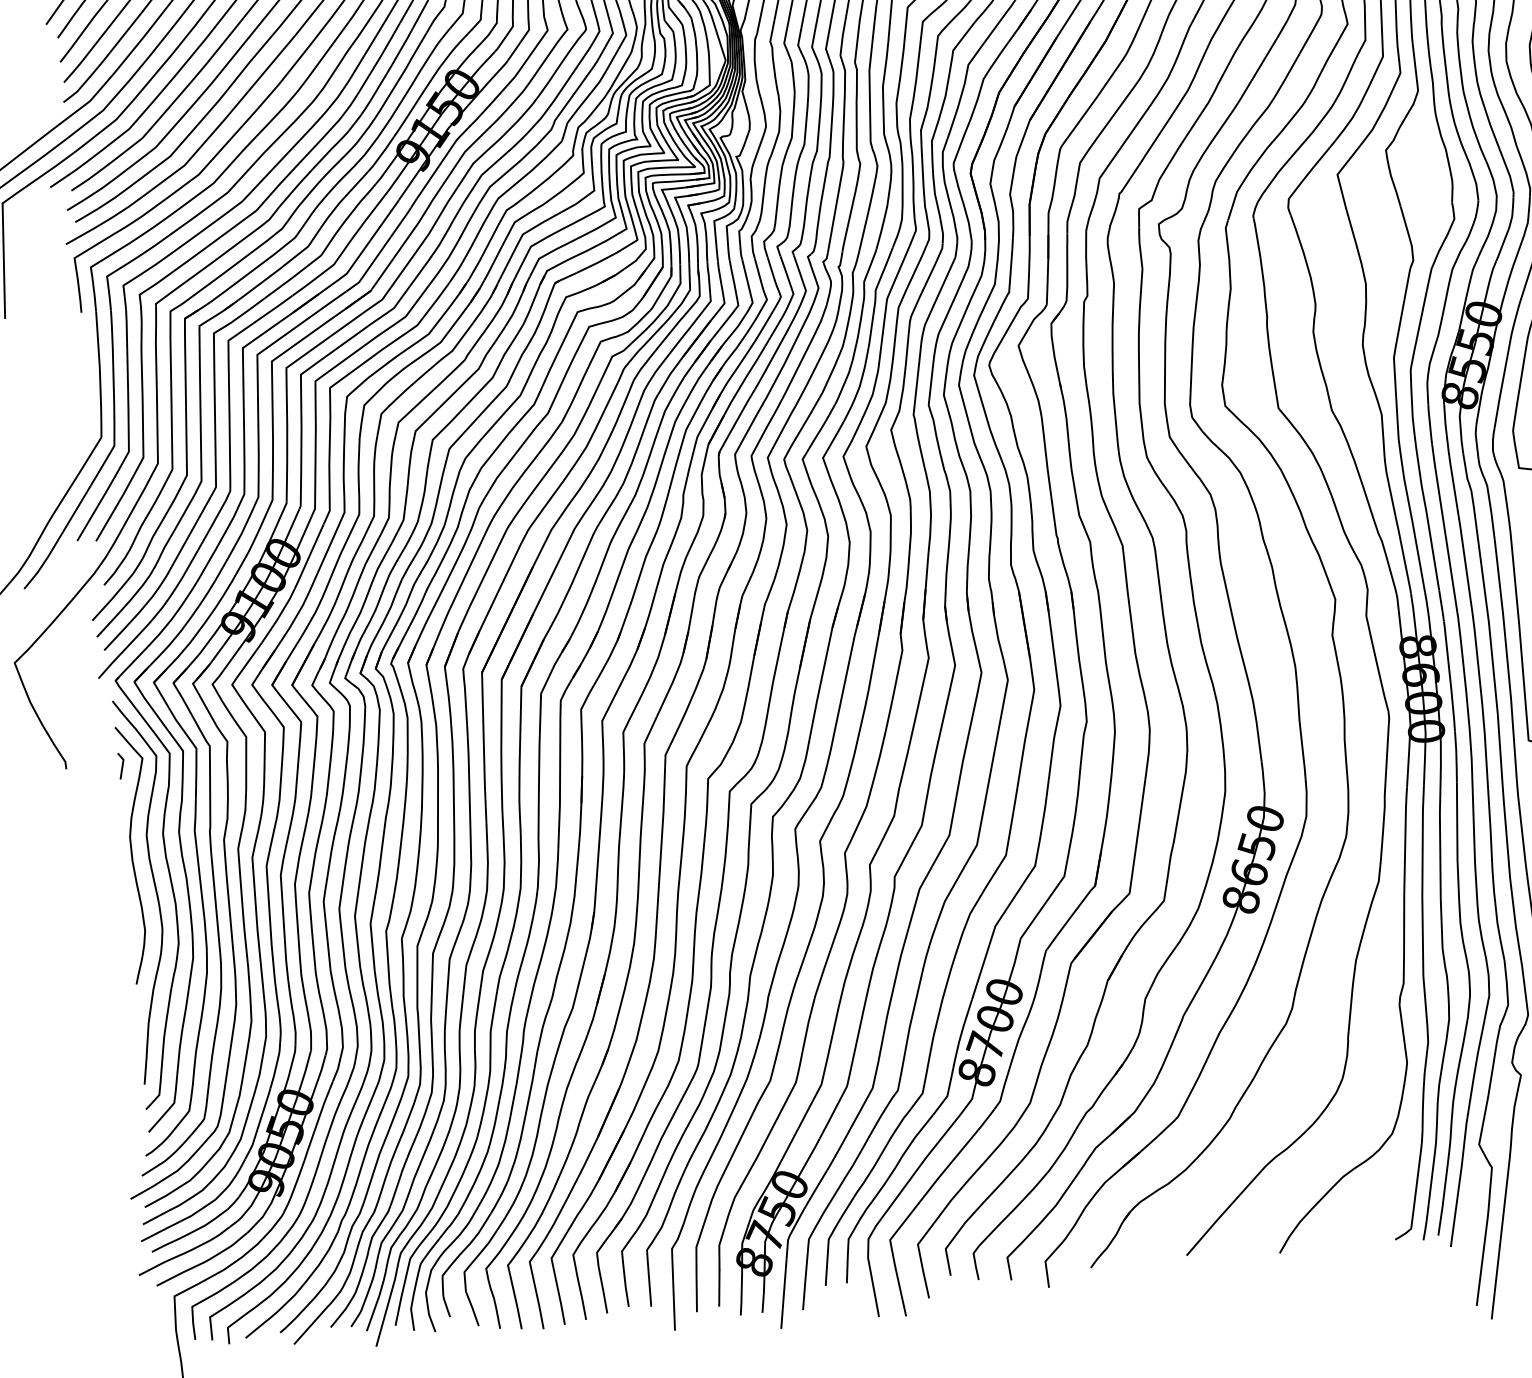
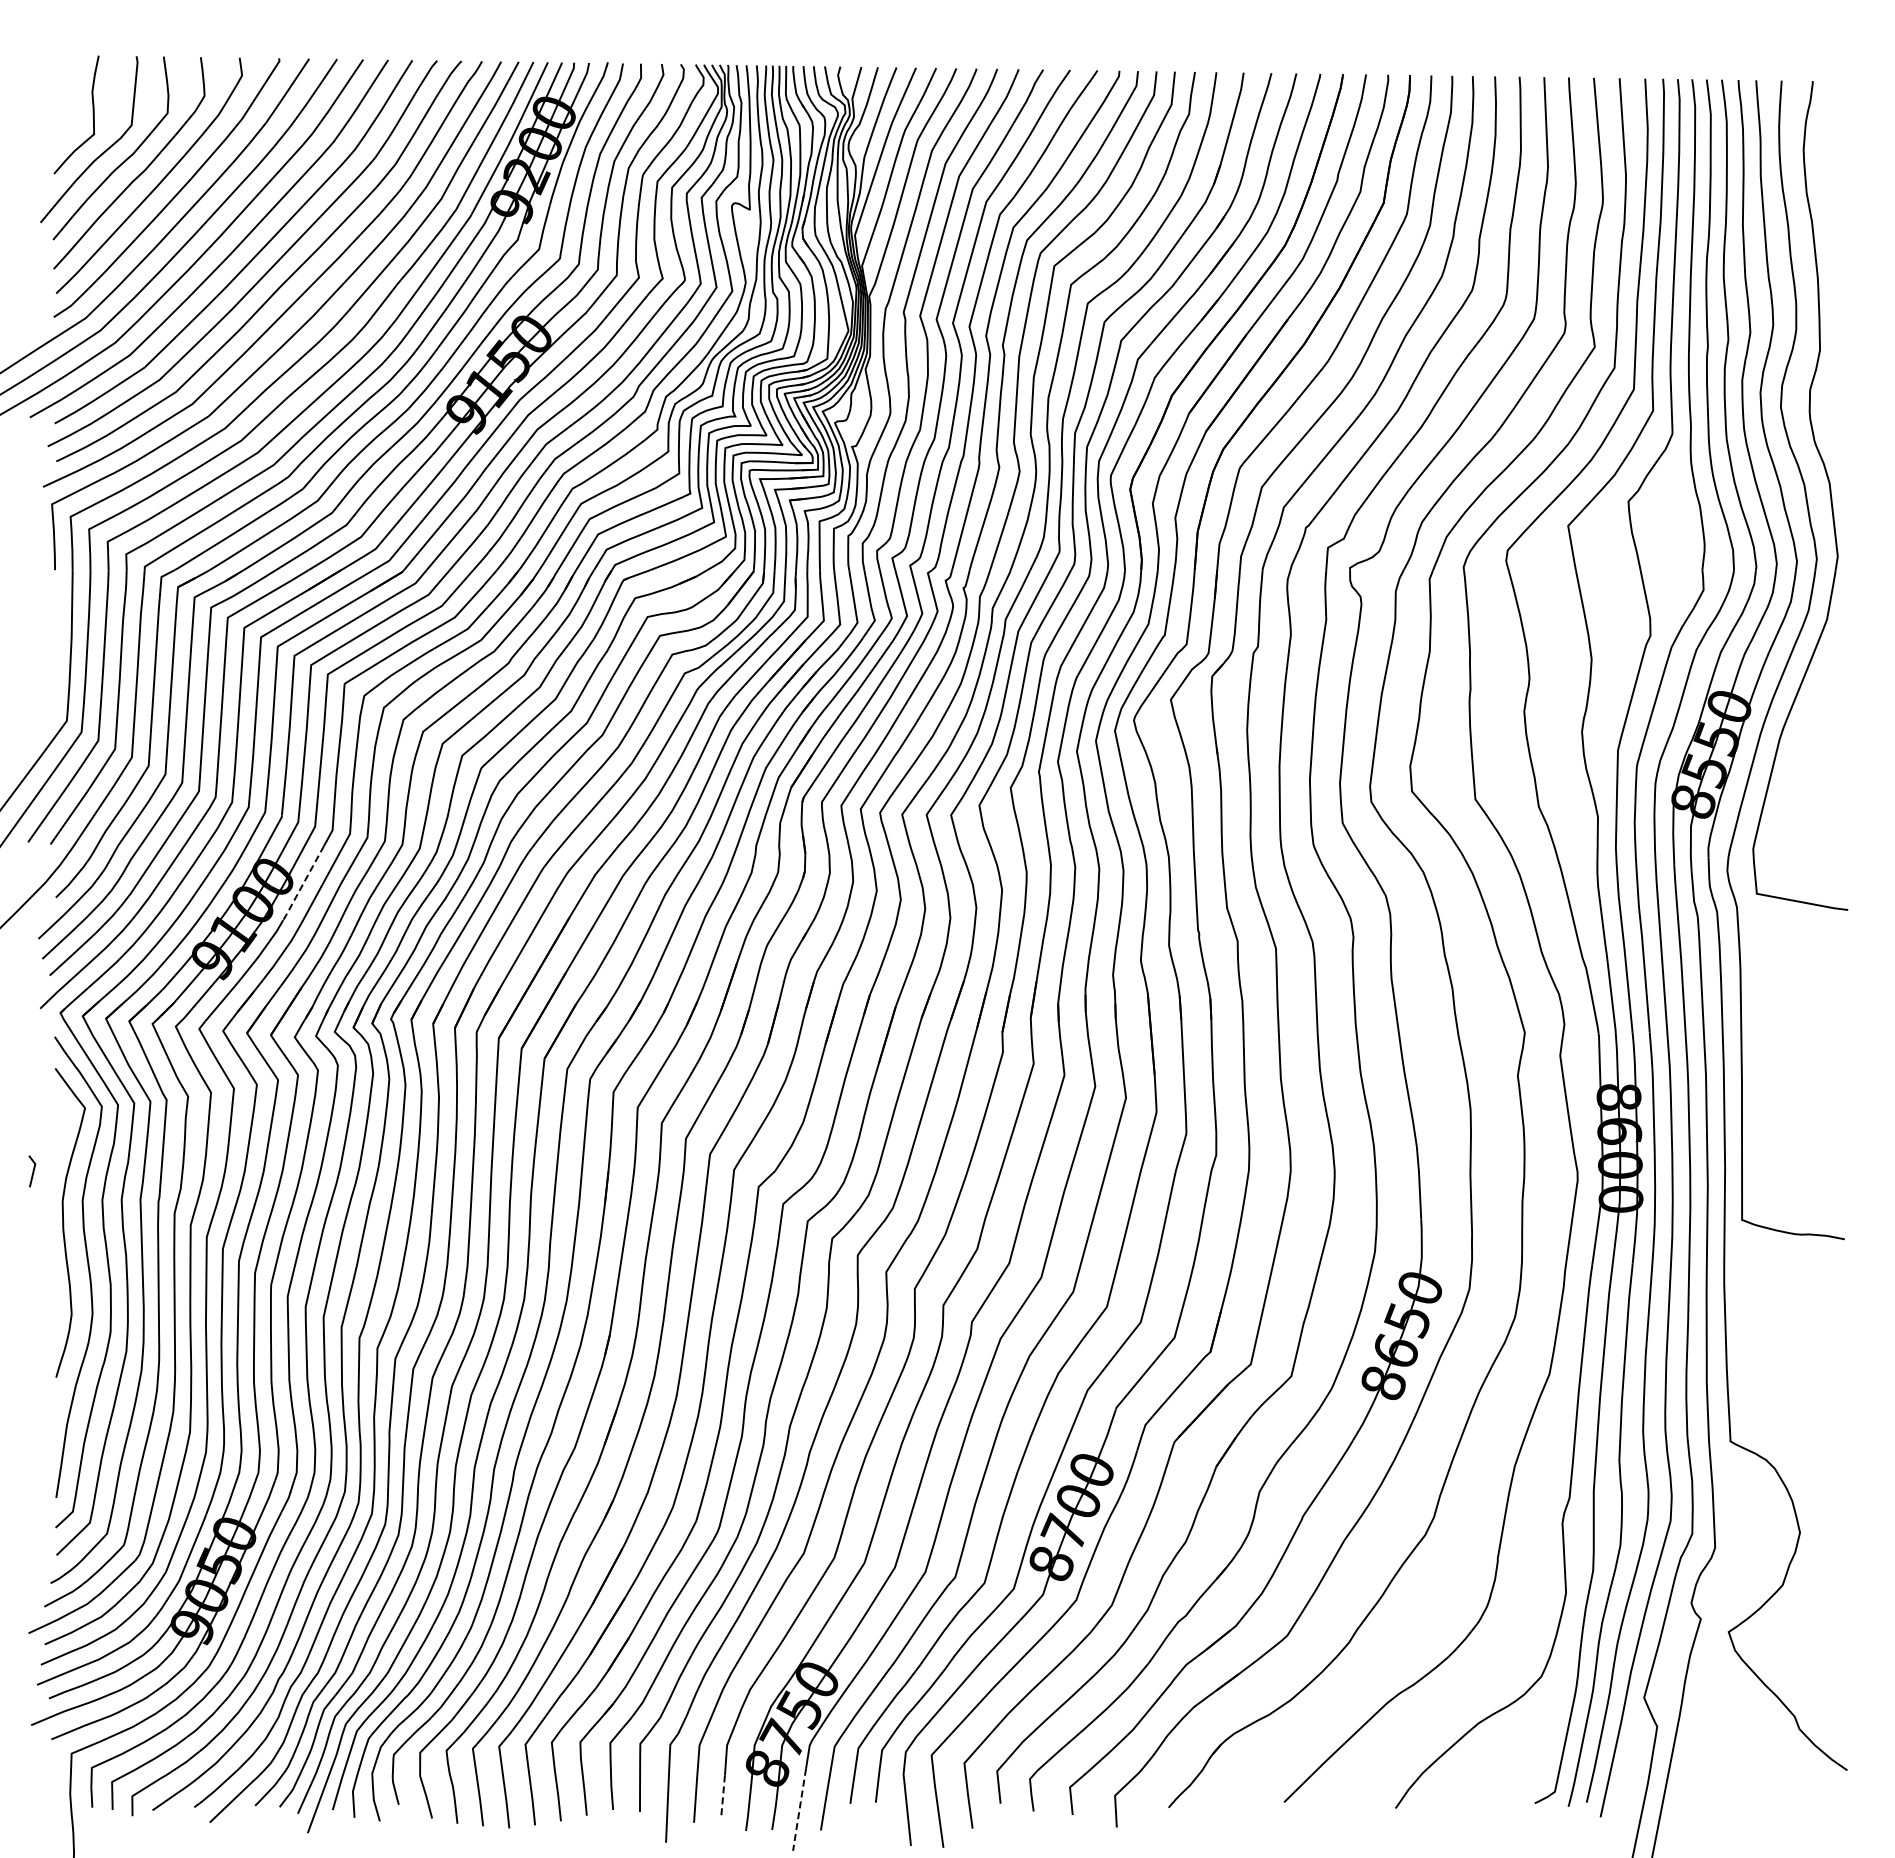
line: (309, 557) -> (303, 884), solid -> dashed
line: (121, 766) -> (32, 1171), moved
line: (719, 1288) -> (723, 1796), solid -> dashed
line: (783, 1294) -> (799, 1809), solid -> dashed

